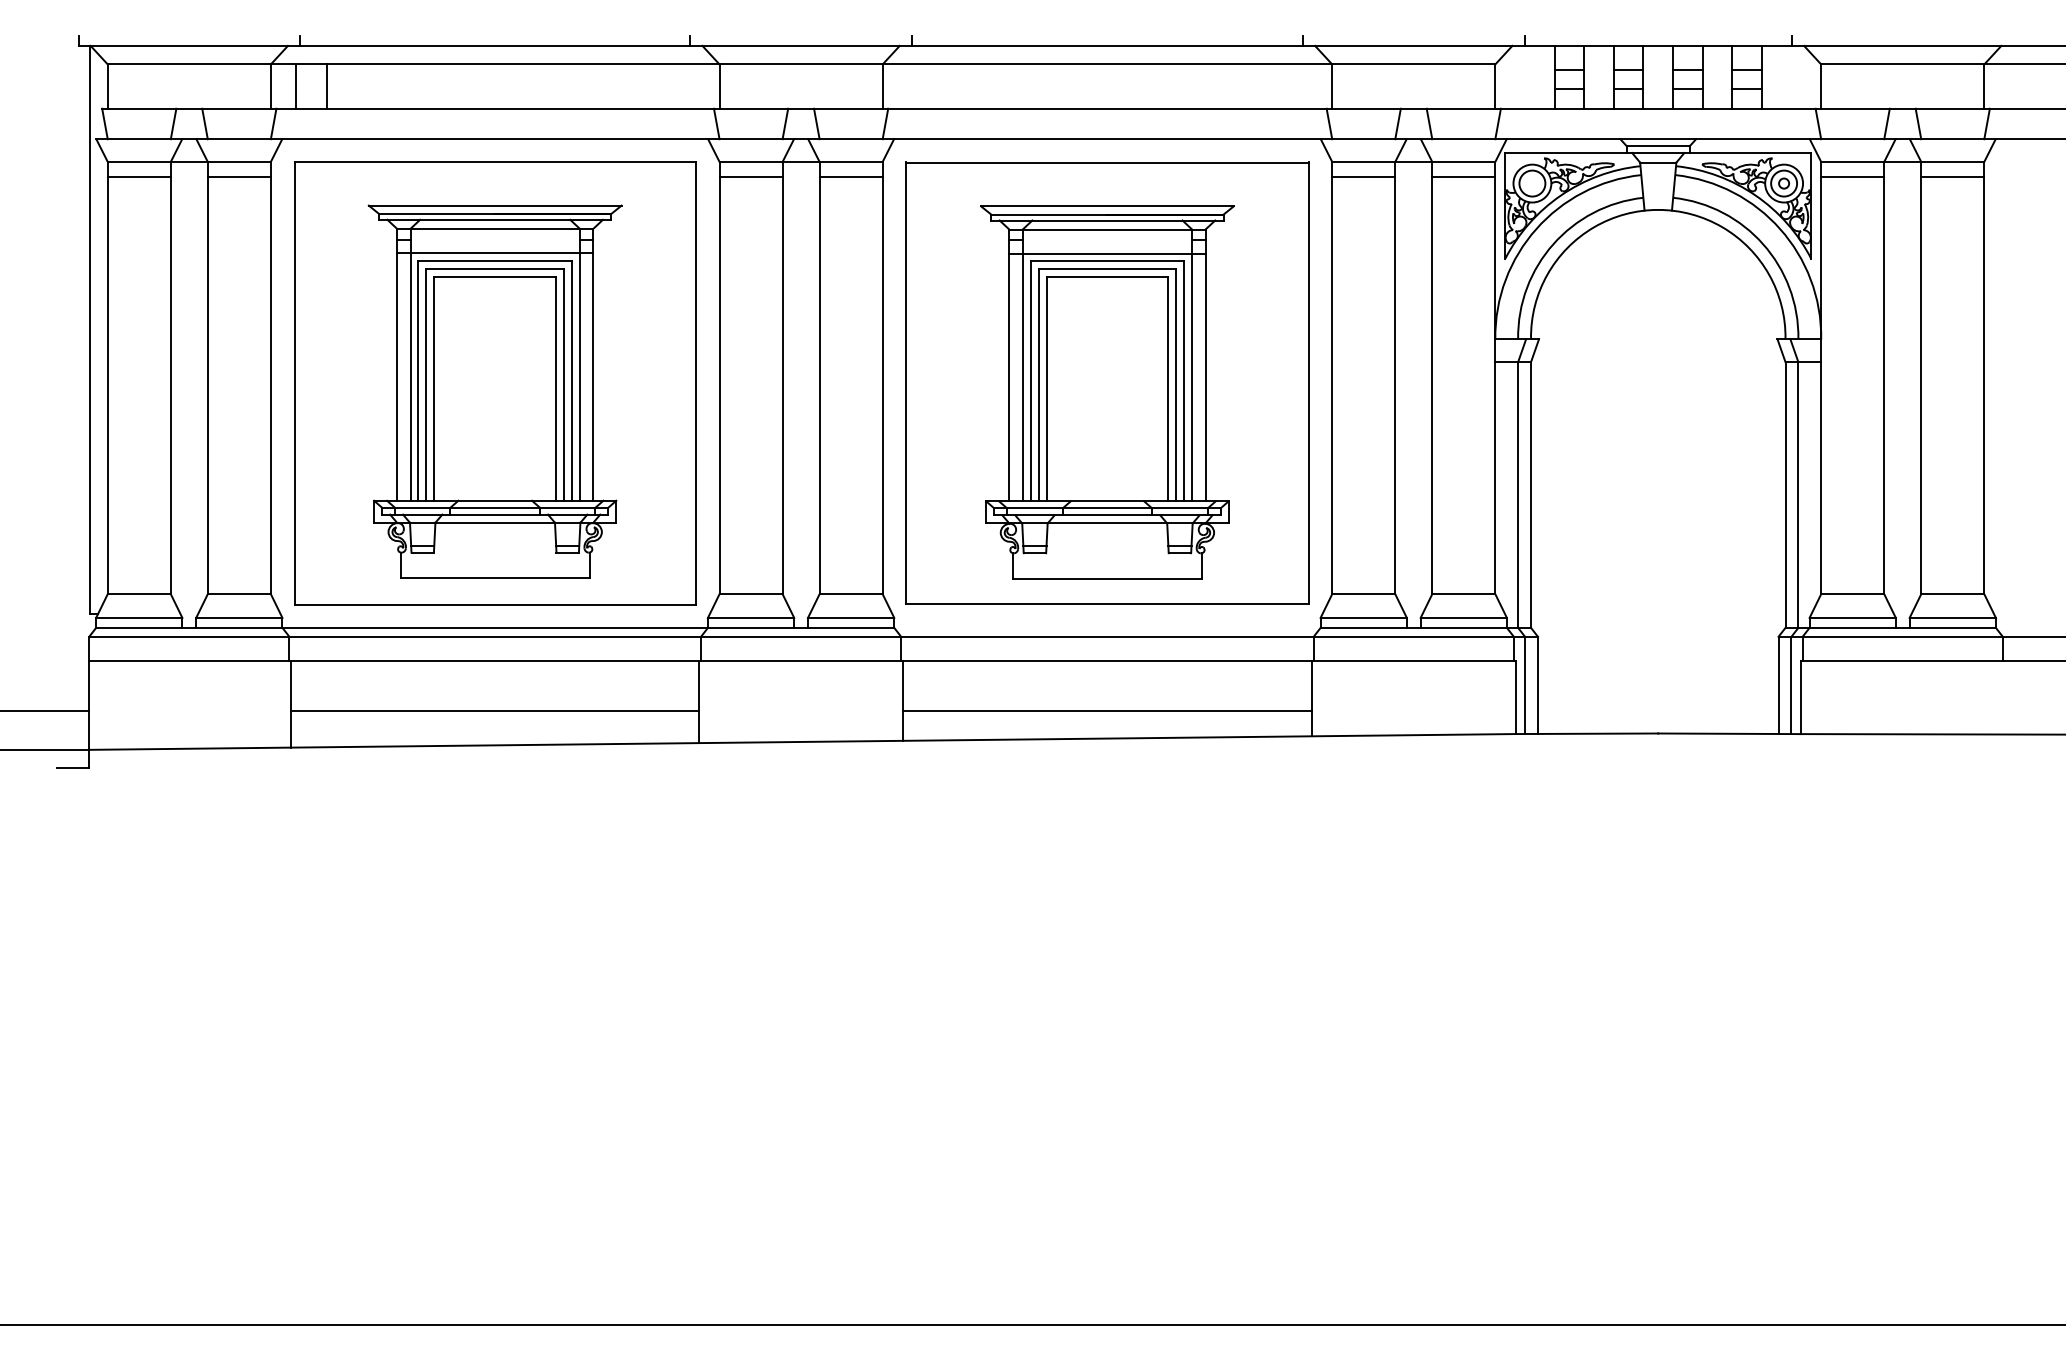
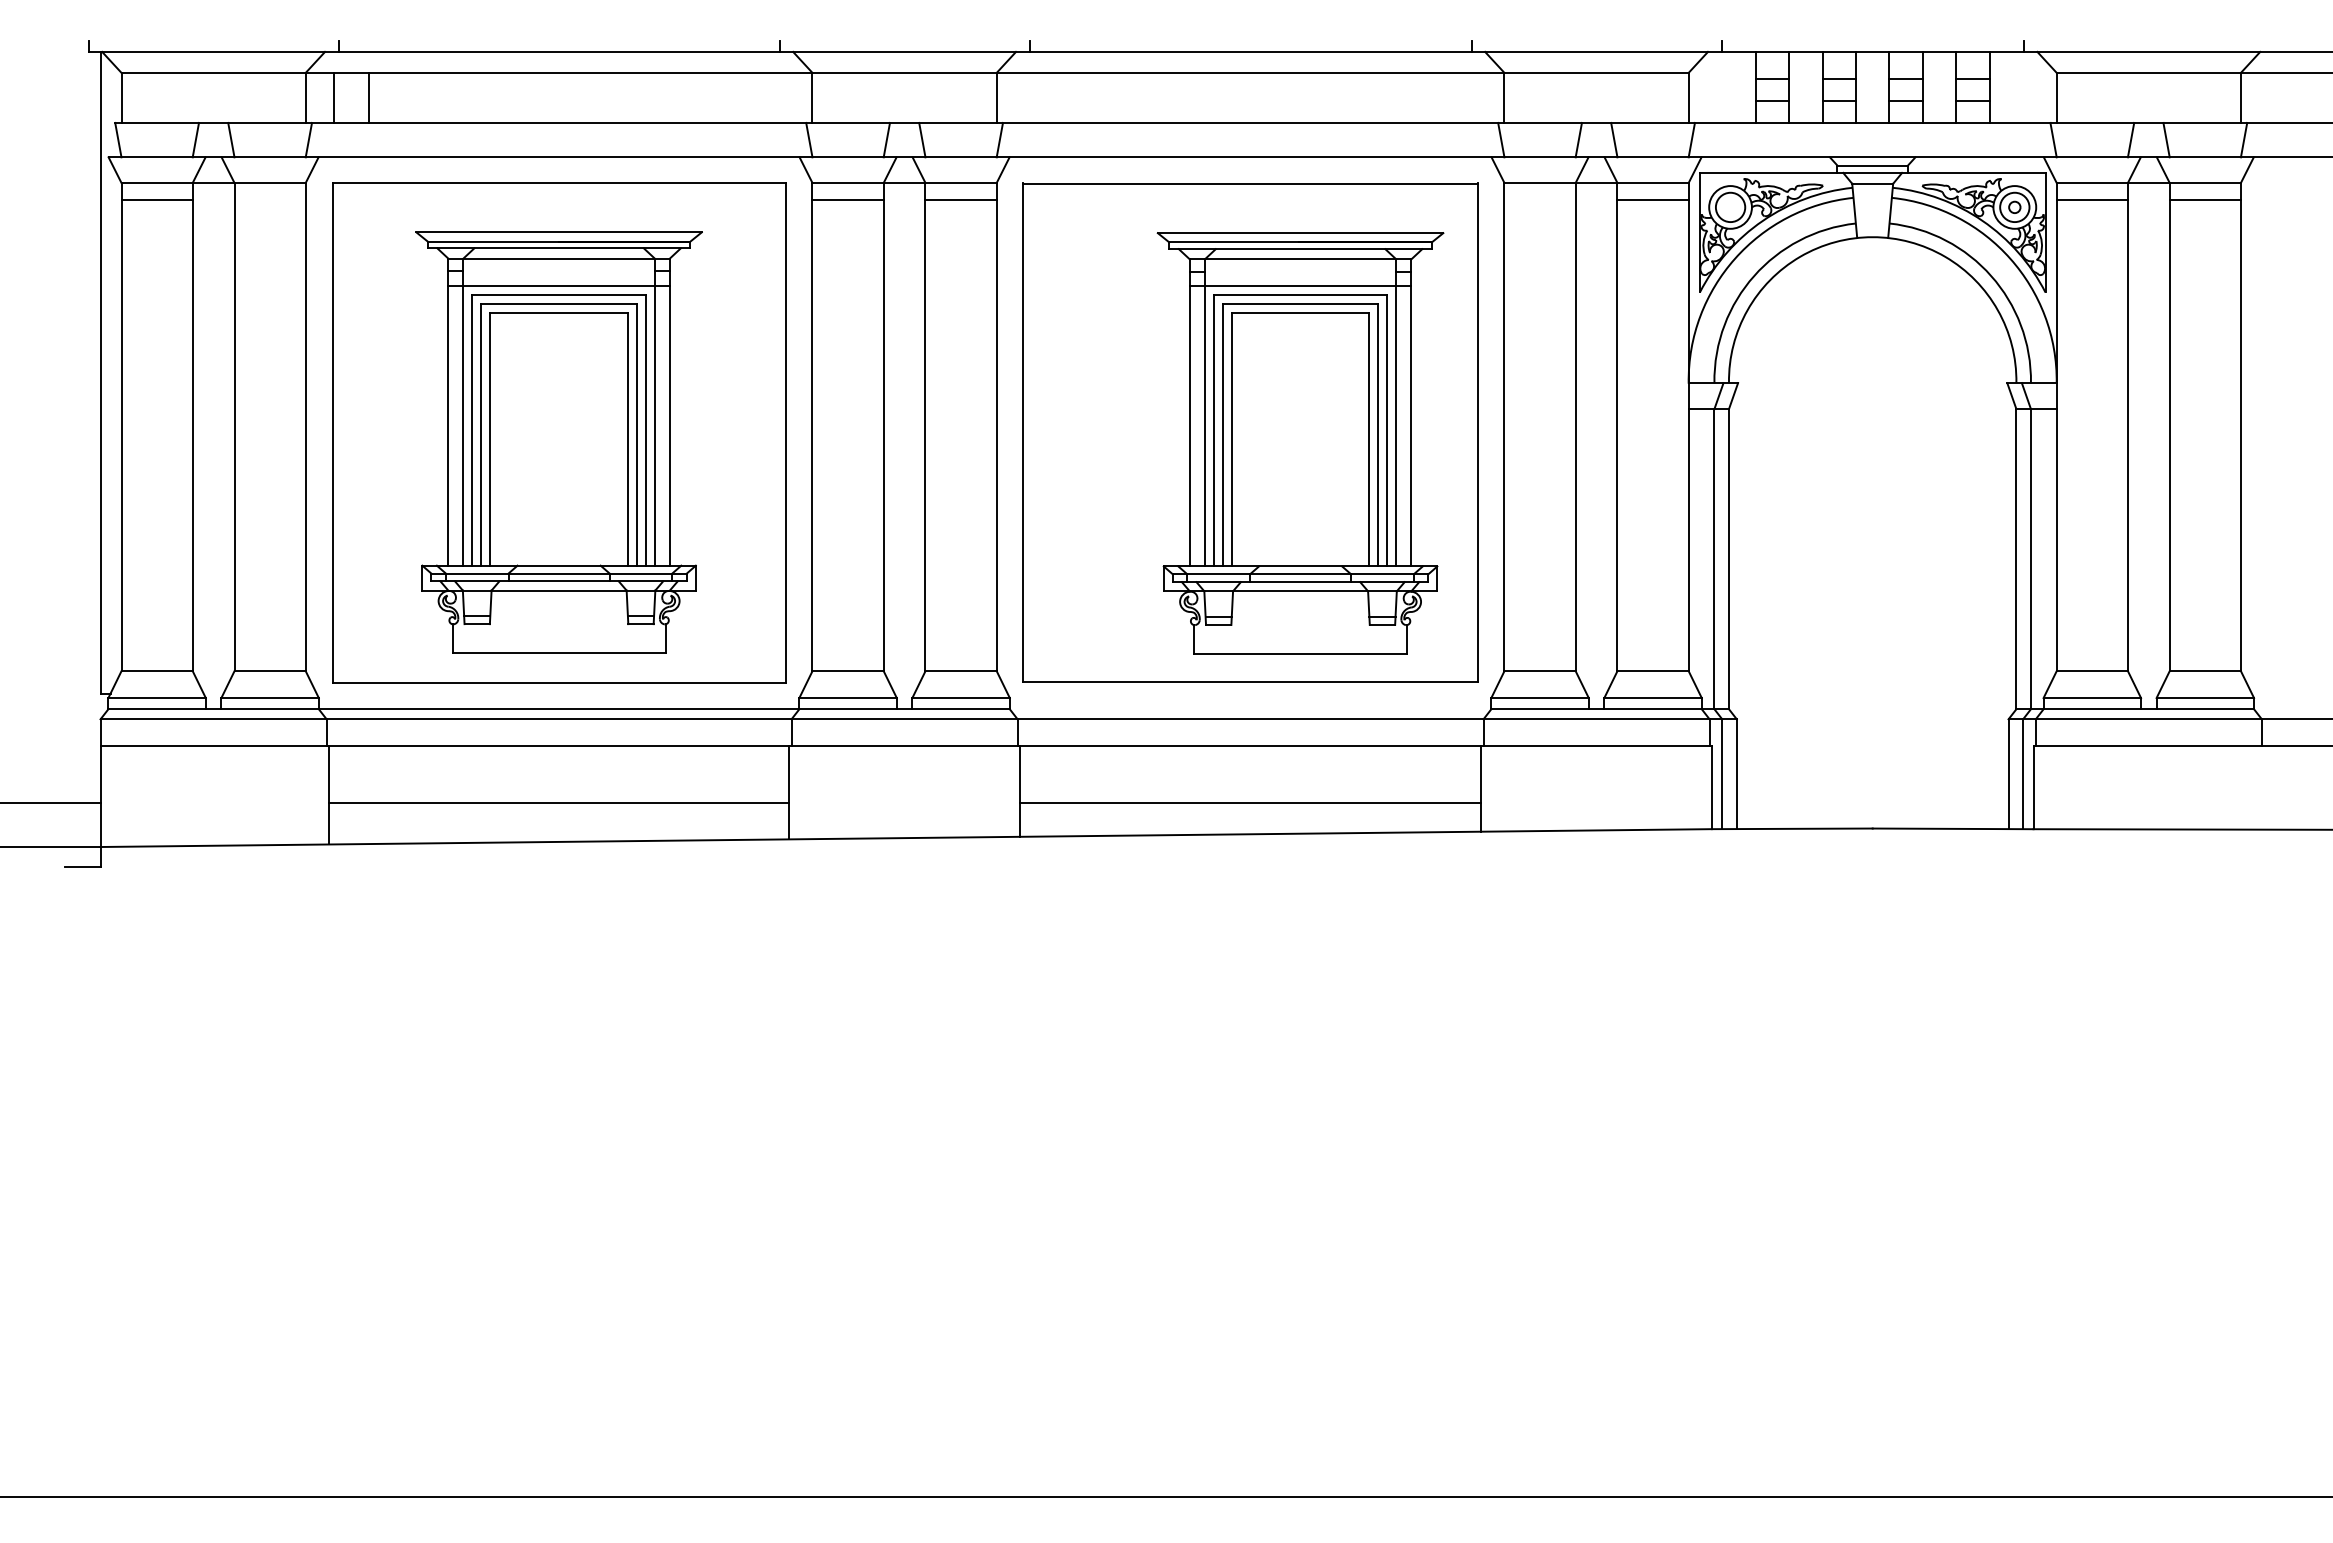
line: (238, 176) -> (269, 199), removed
line: (1363, 176) -> (1539, 199), removed
part: (1107, 392) -> (1300, 443), moved

